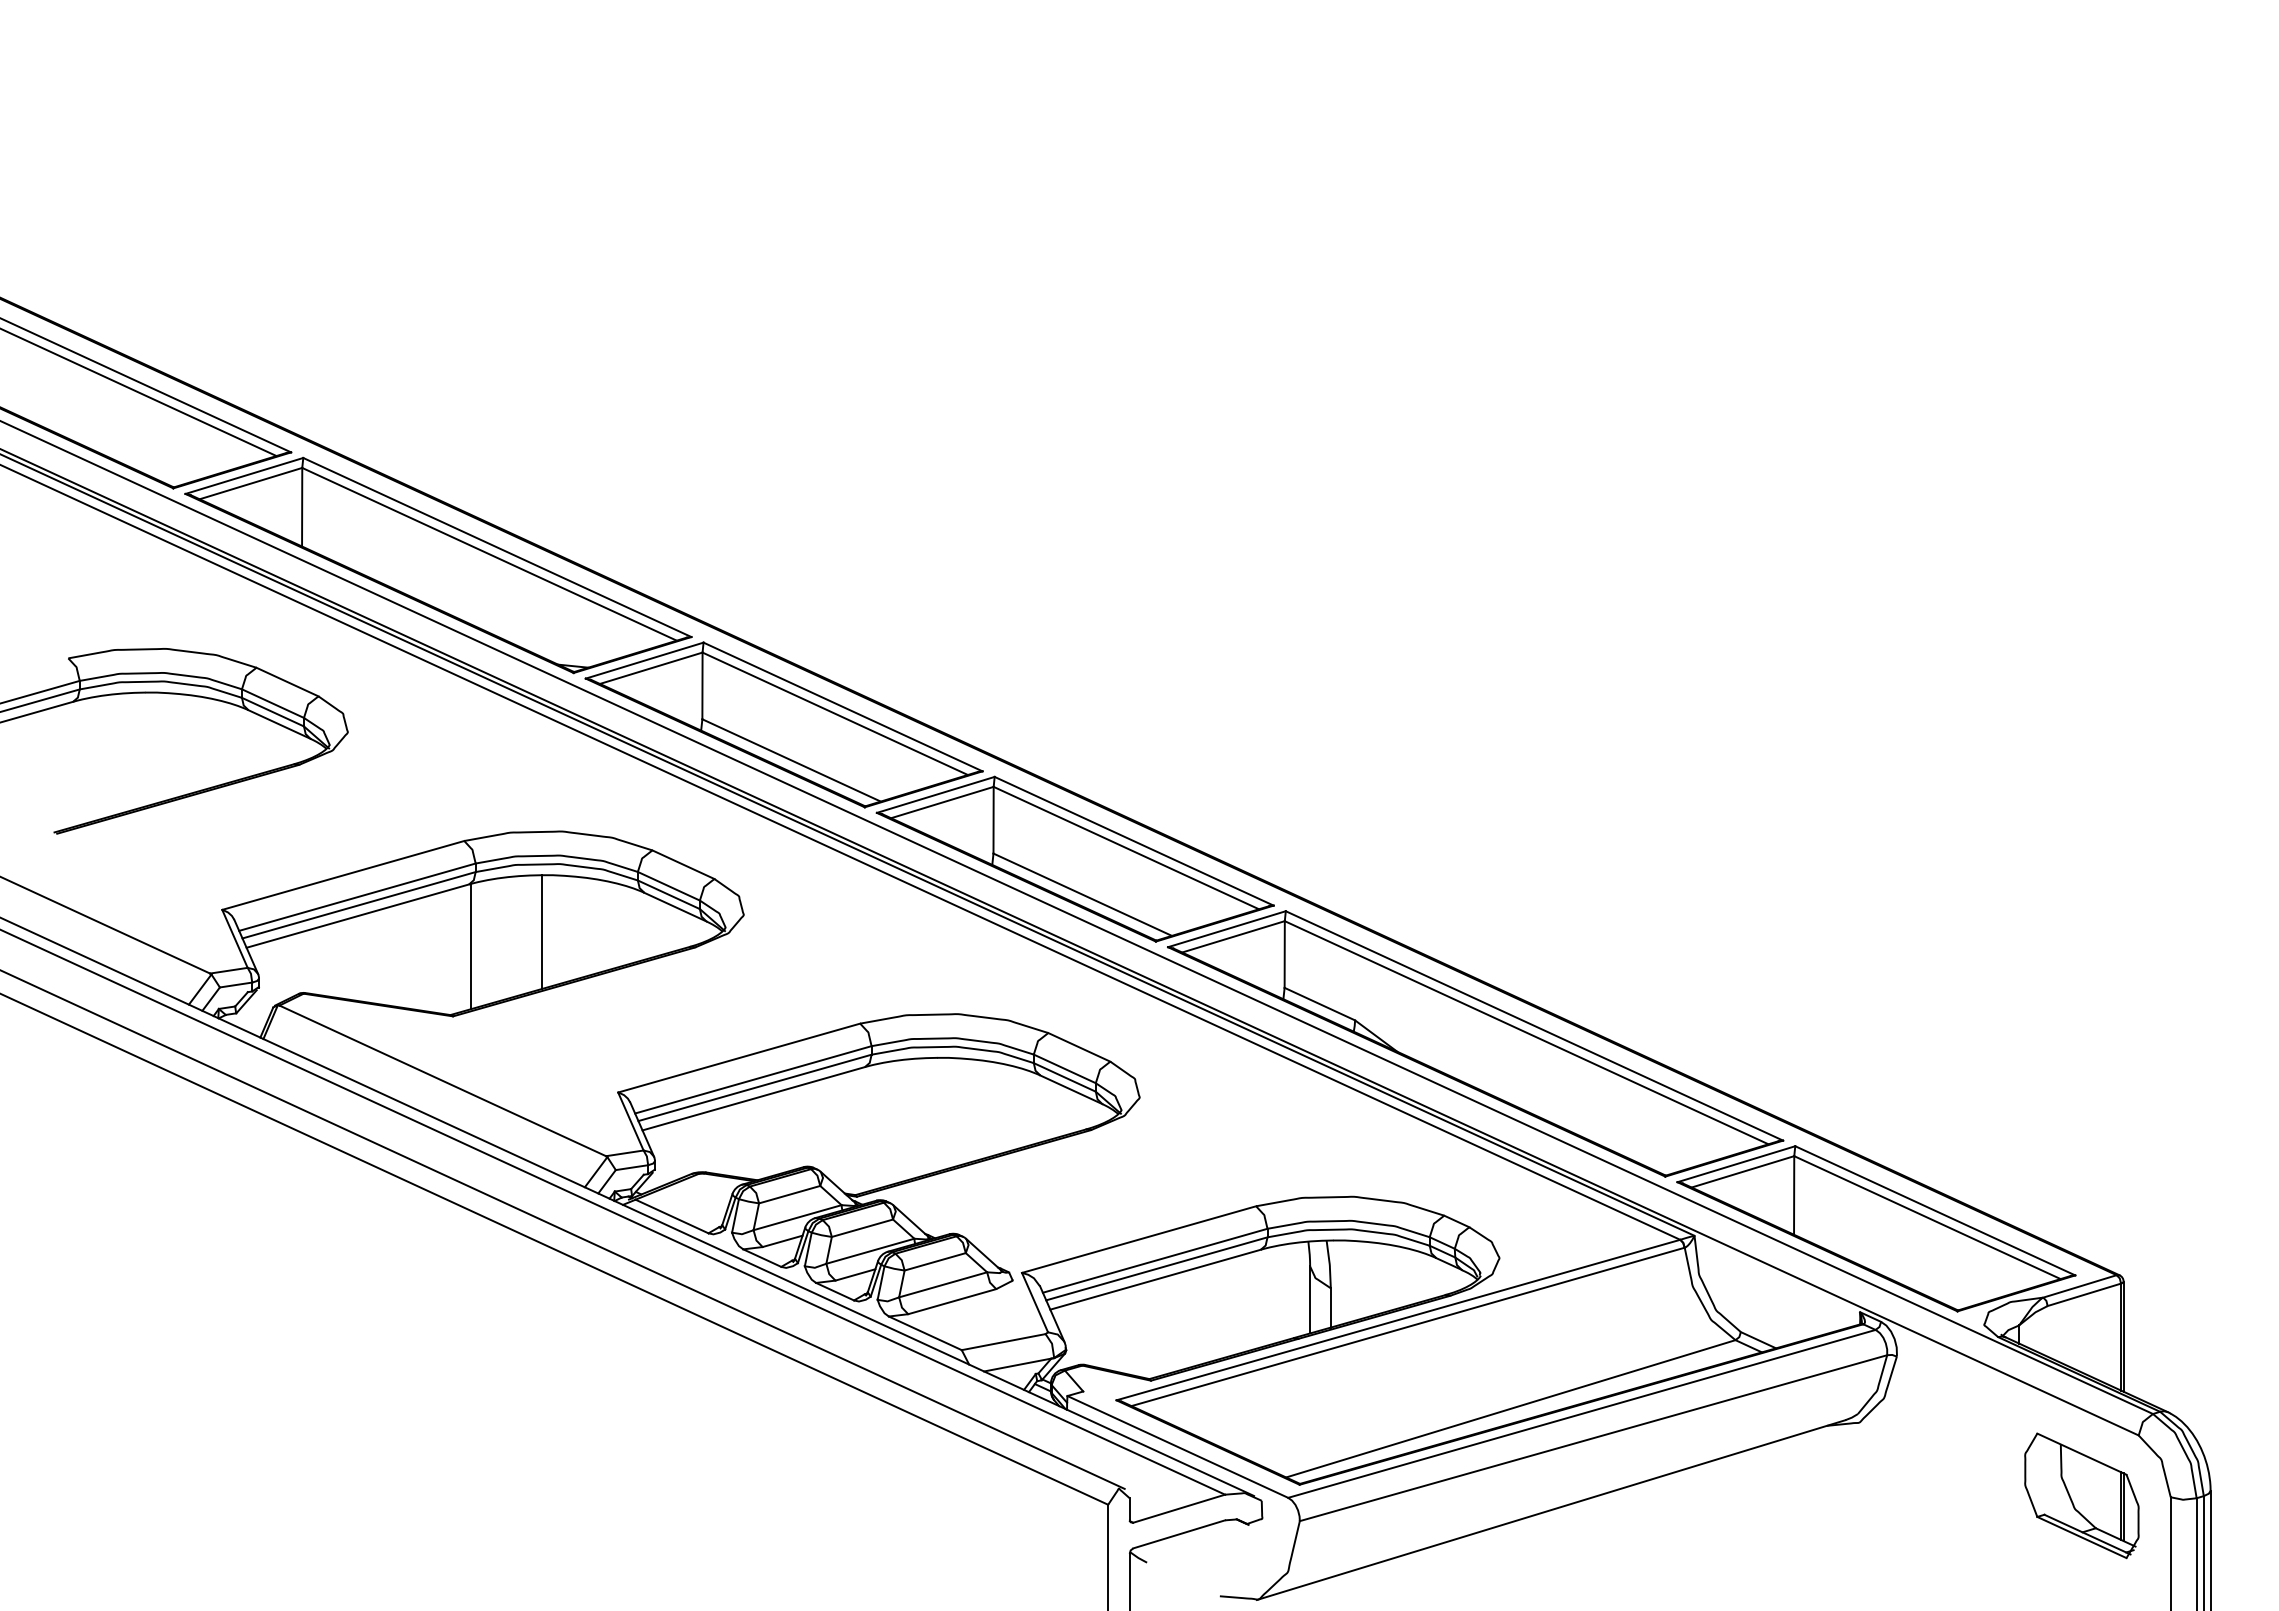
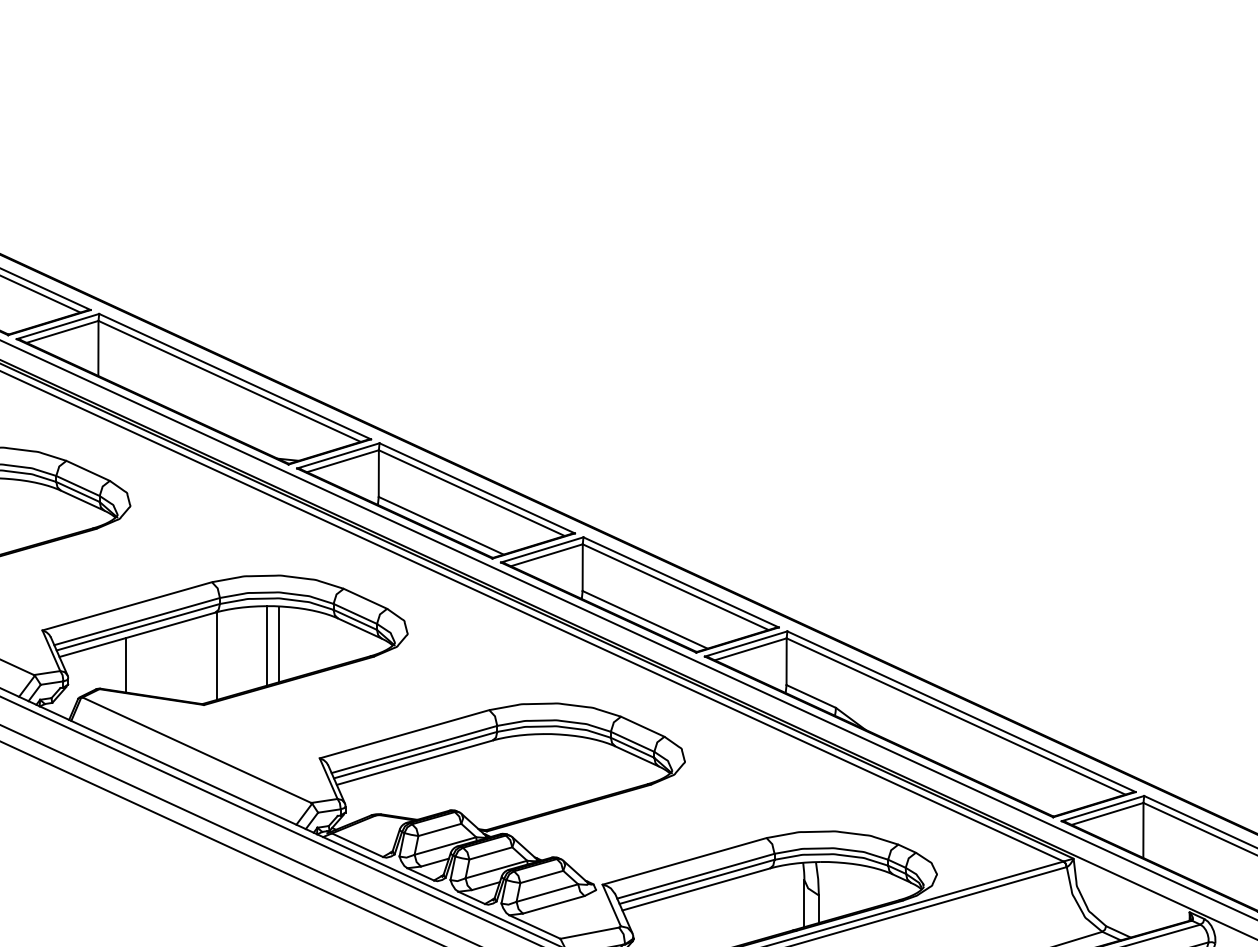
line: (559, 929) -> (278, 644), added
line: (341, 959) -> (125, 665), added

